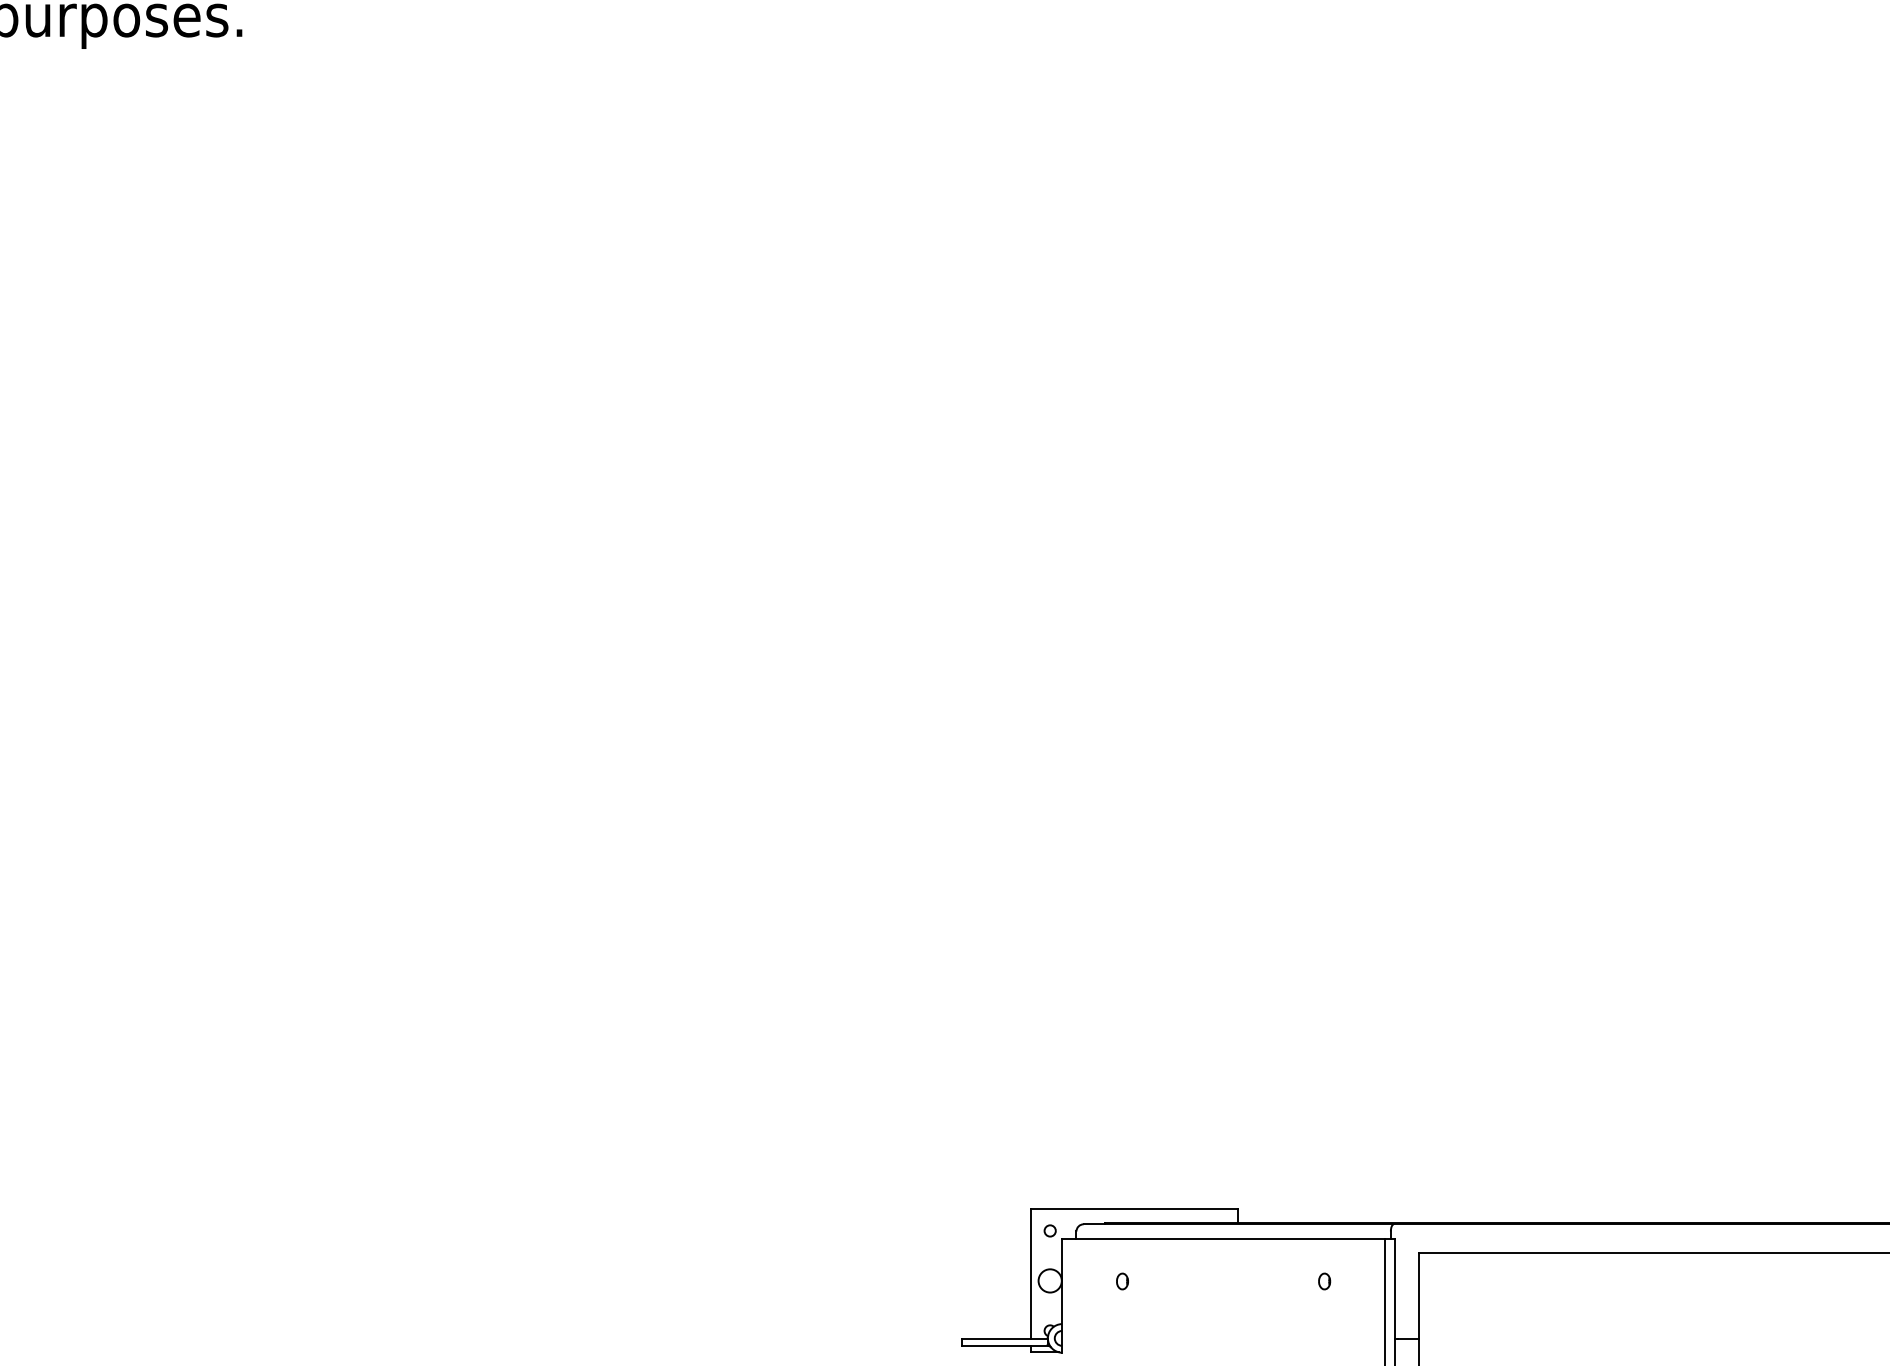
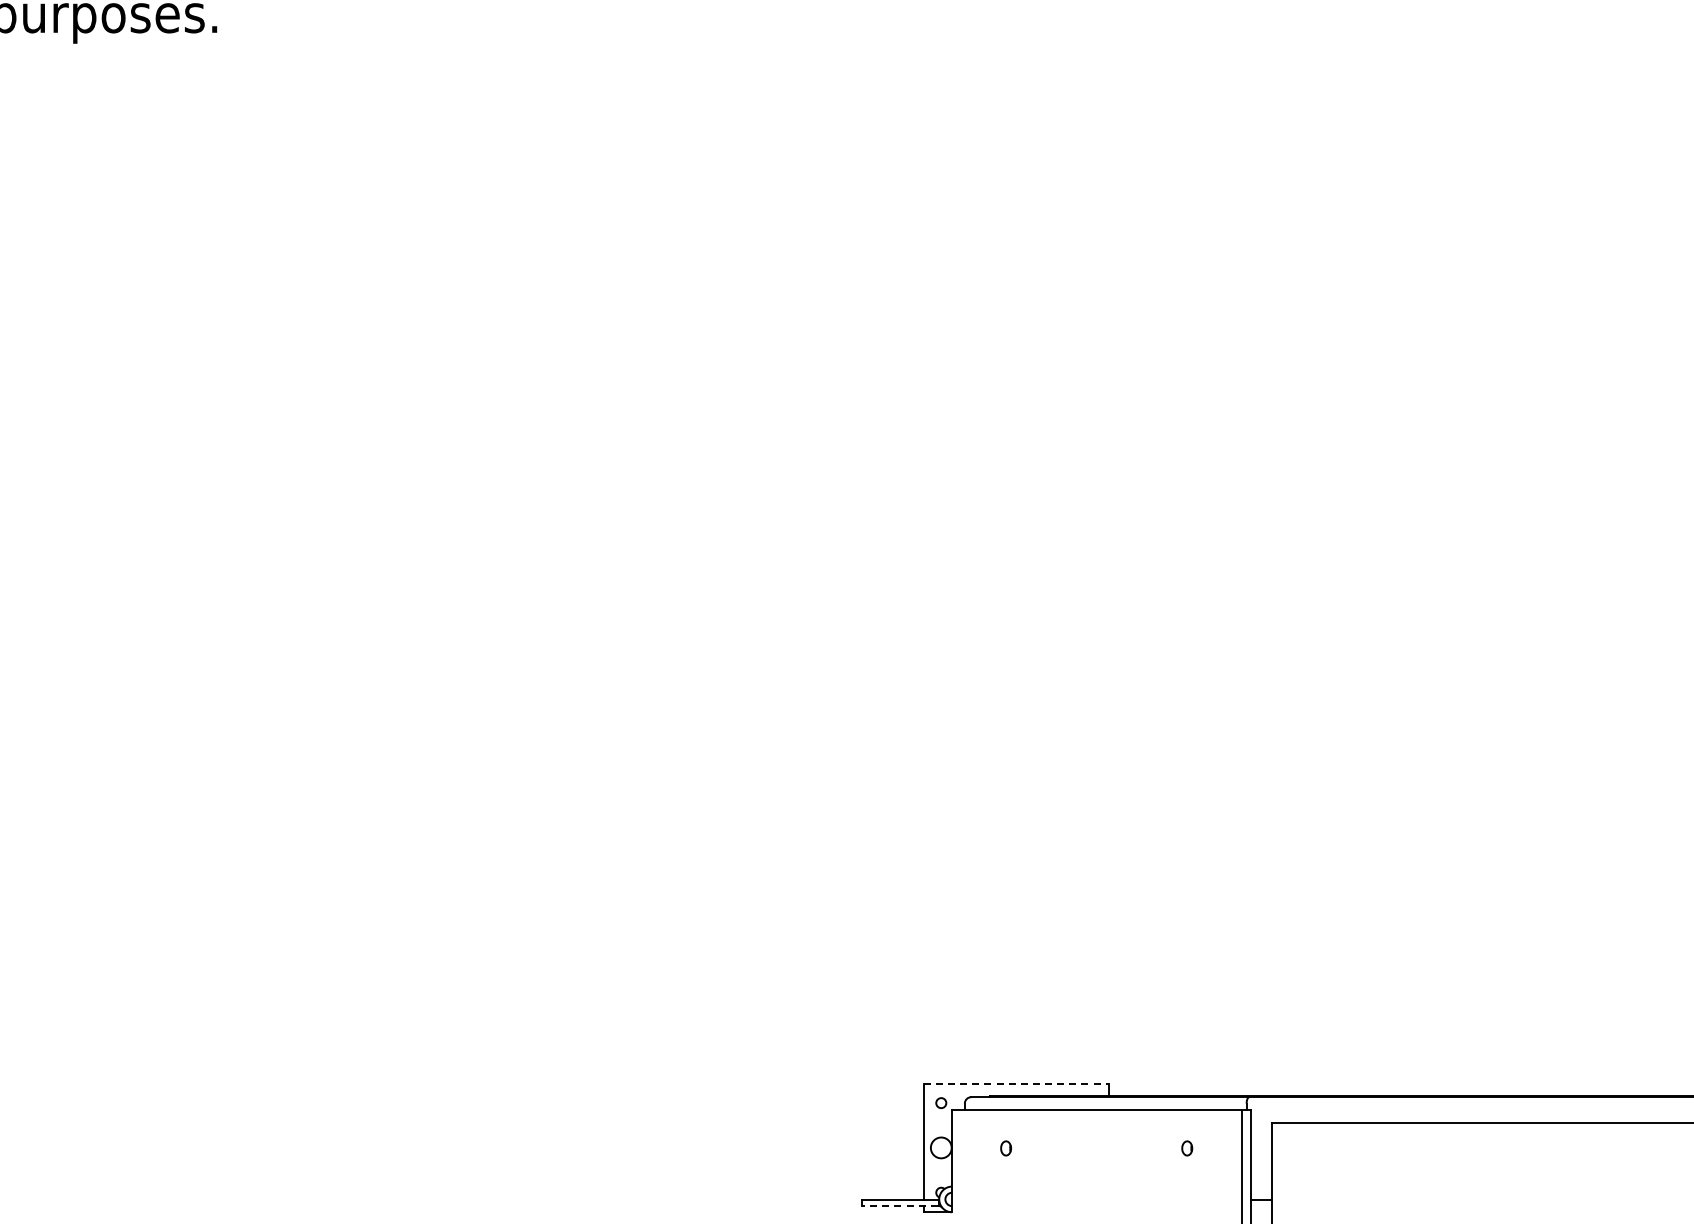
line: (1134, 1209) -> (1016, 1083), solid -> dashed
line: (1004, 1345) -> (900, 1205), solid -> dashed

